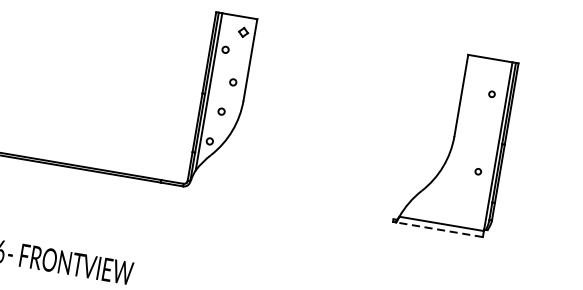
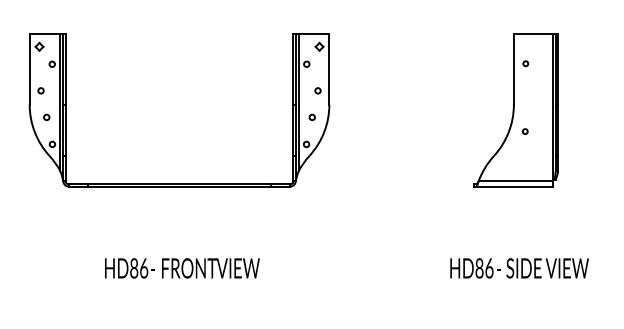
circle: (491, 93) -> (525, 63), moved
circle: (477, 171) -> (524, 131), moved
line: (439, 229) -> (514, 186), dashed -> solid

